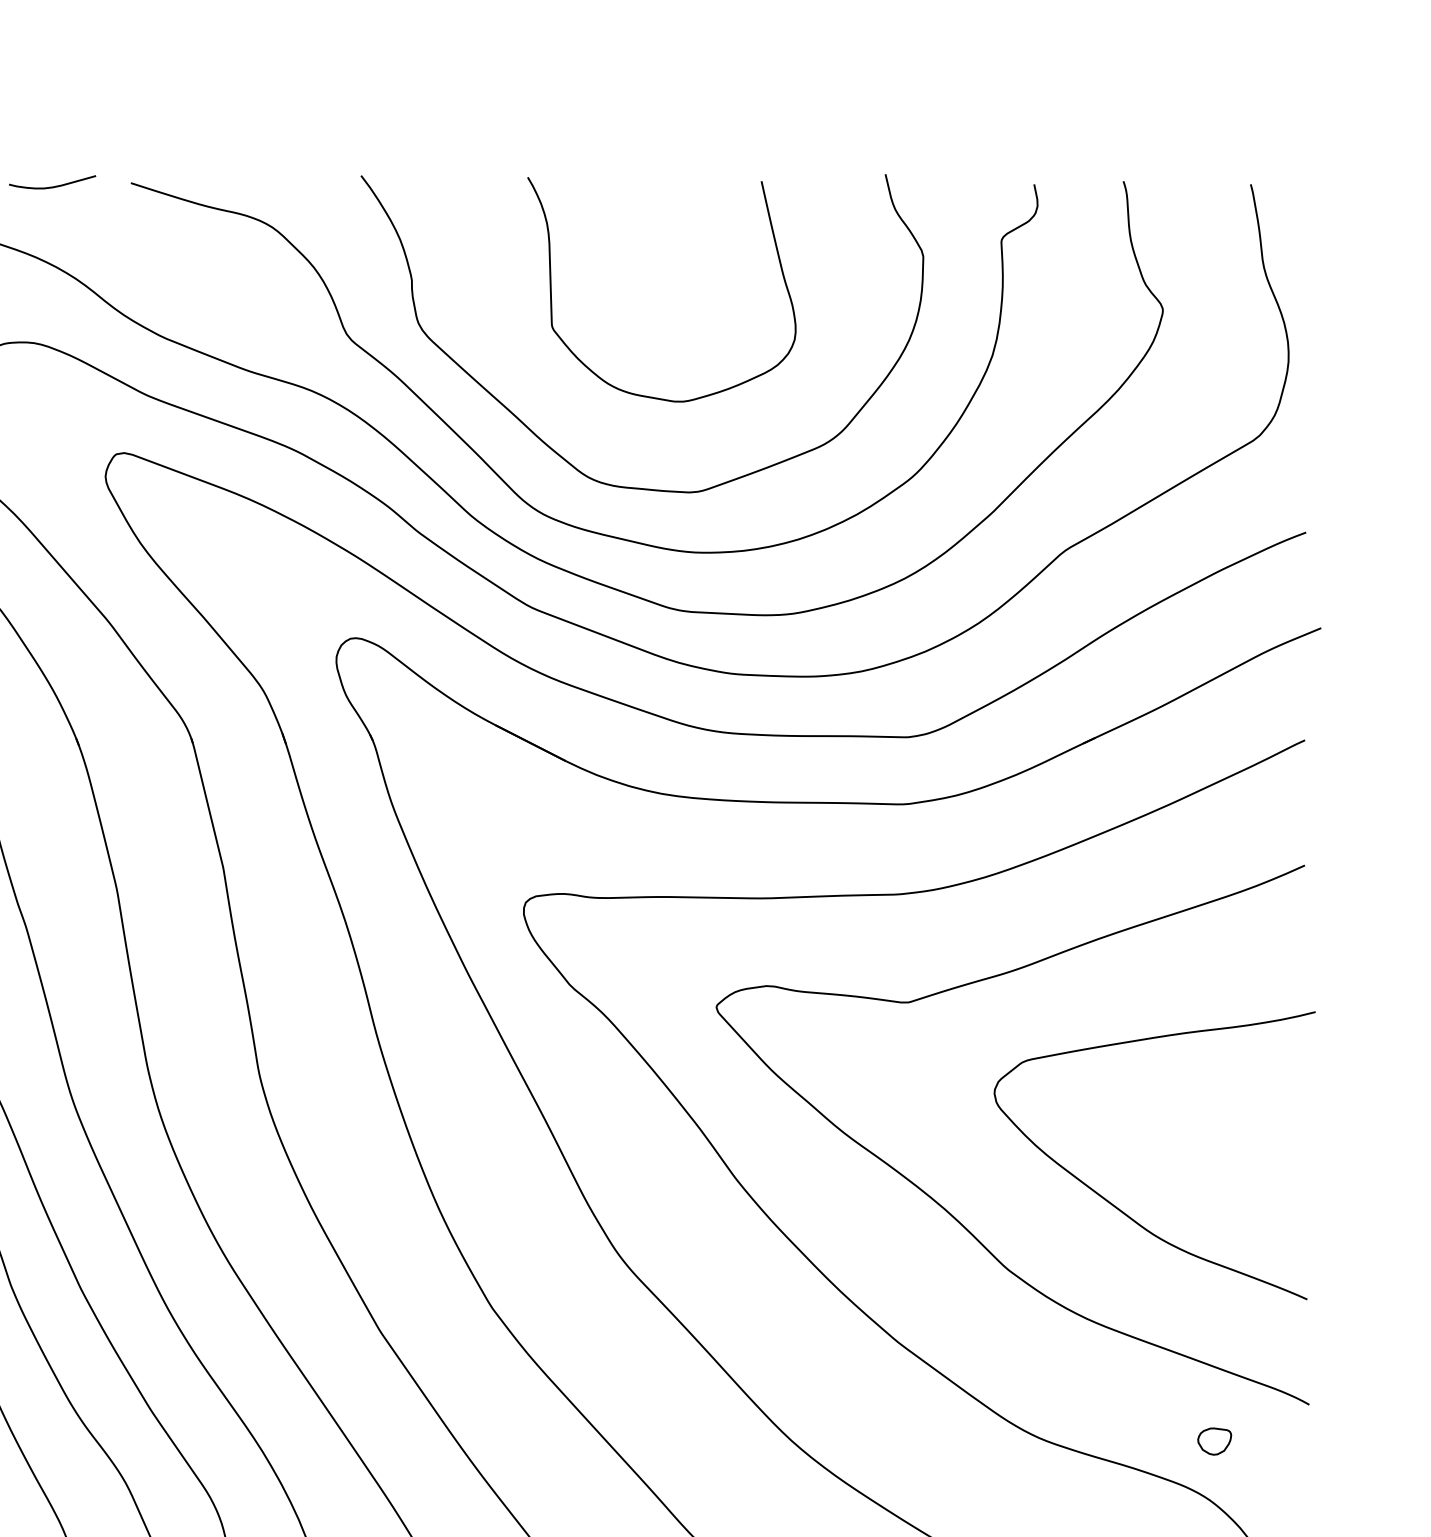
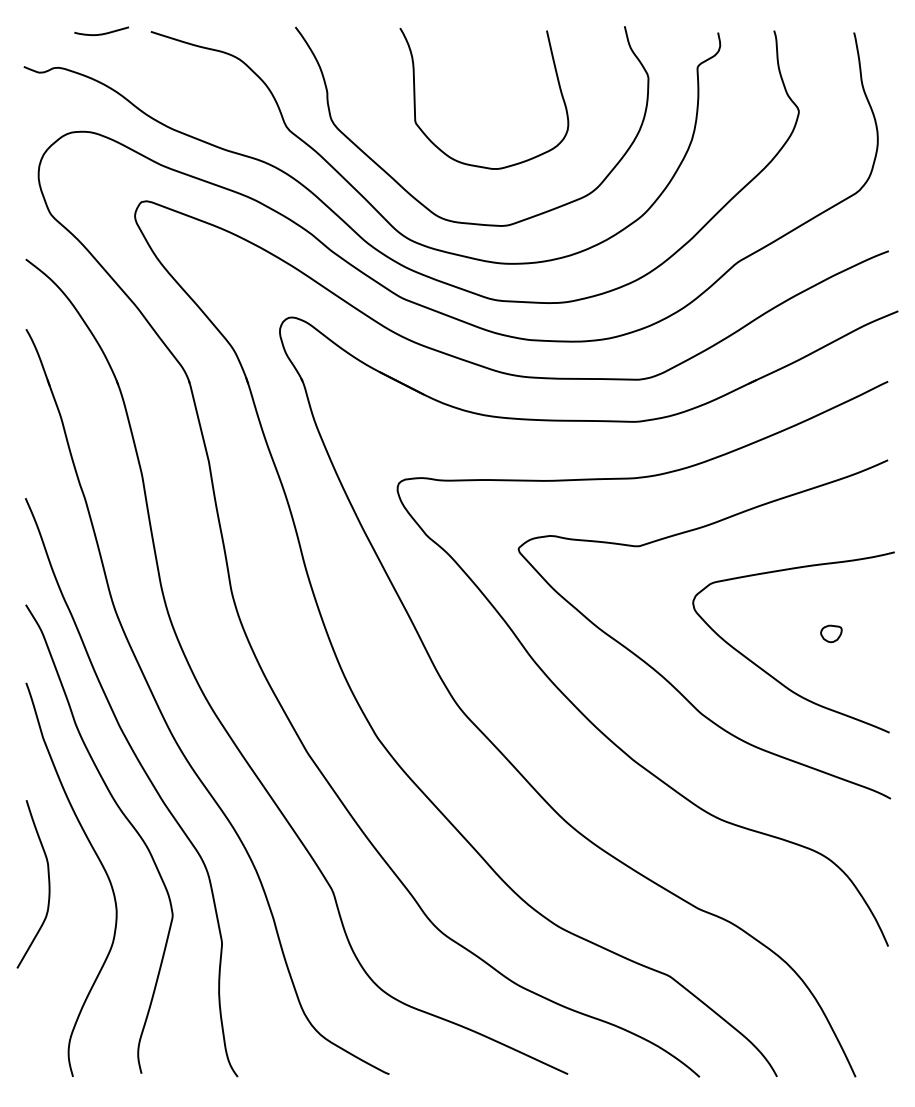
part: (1214, 1440) -> (831, 633), moved

